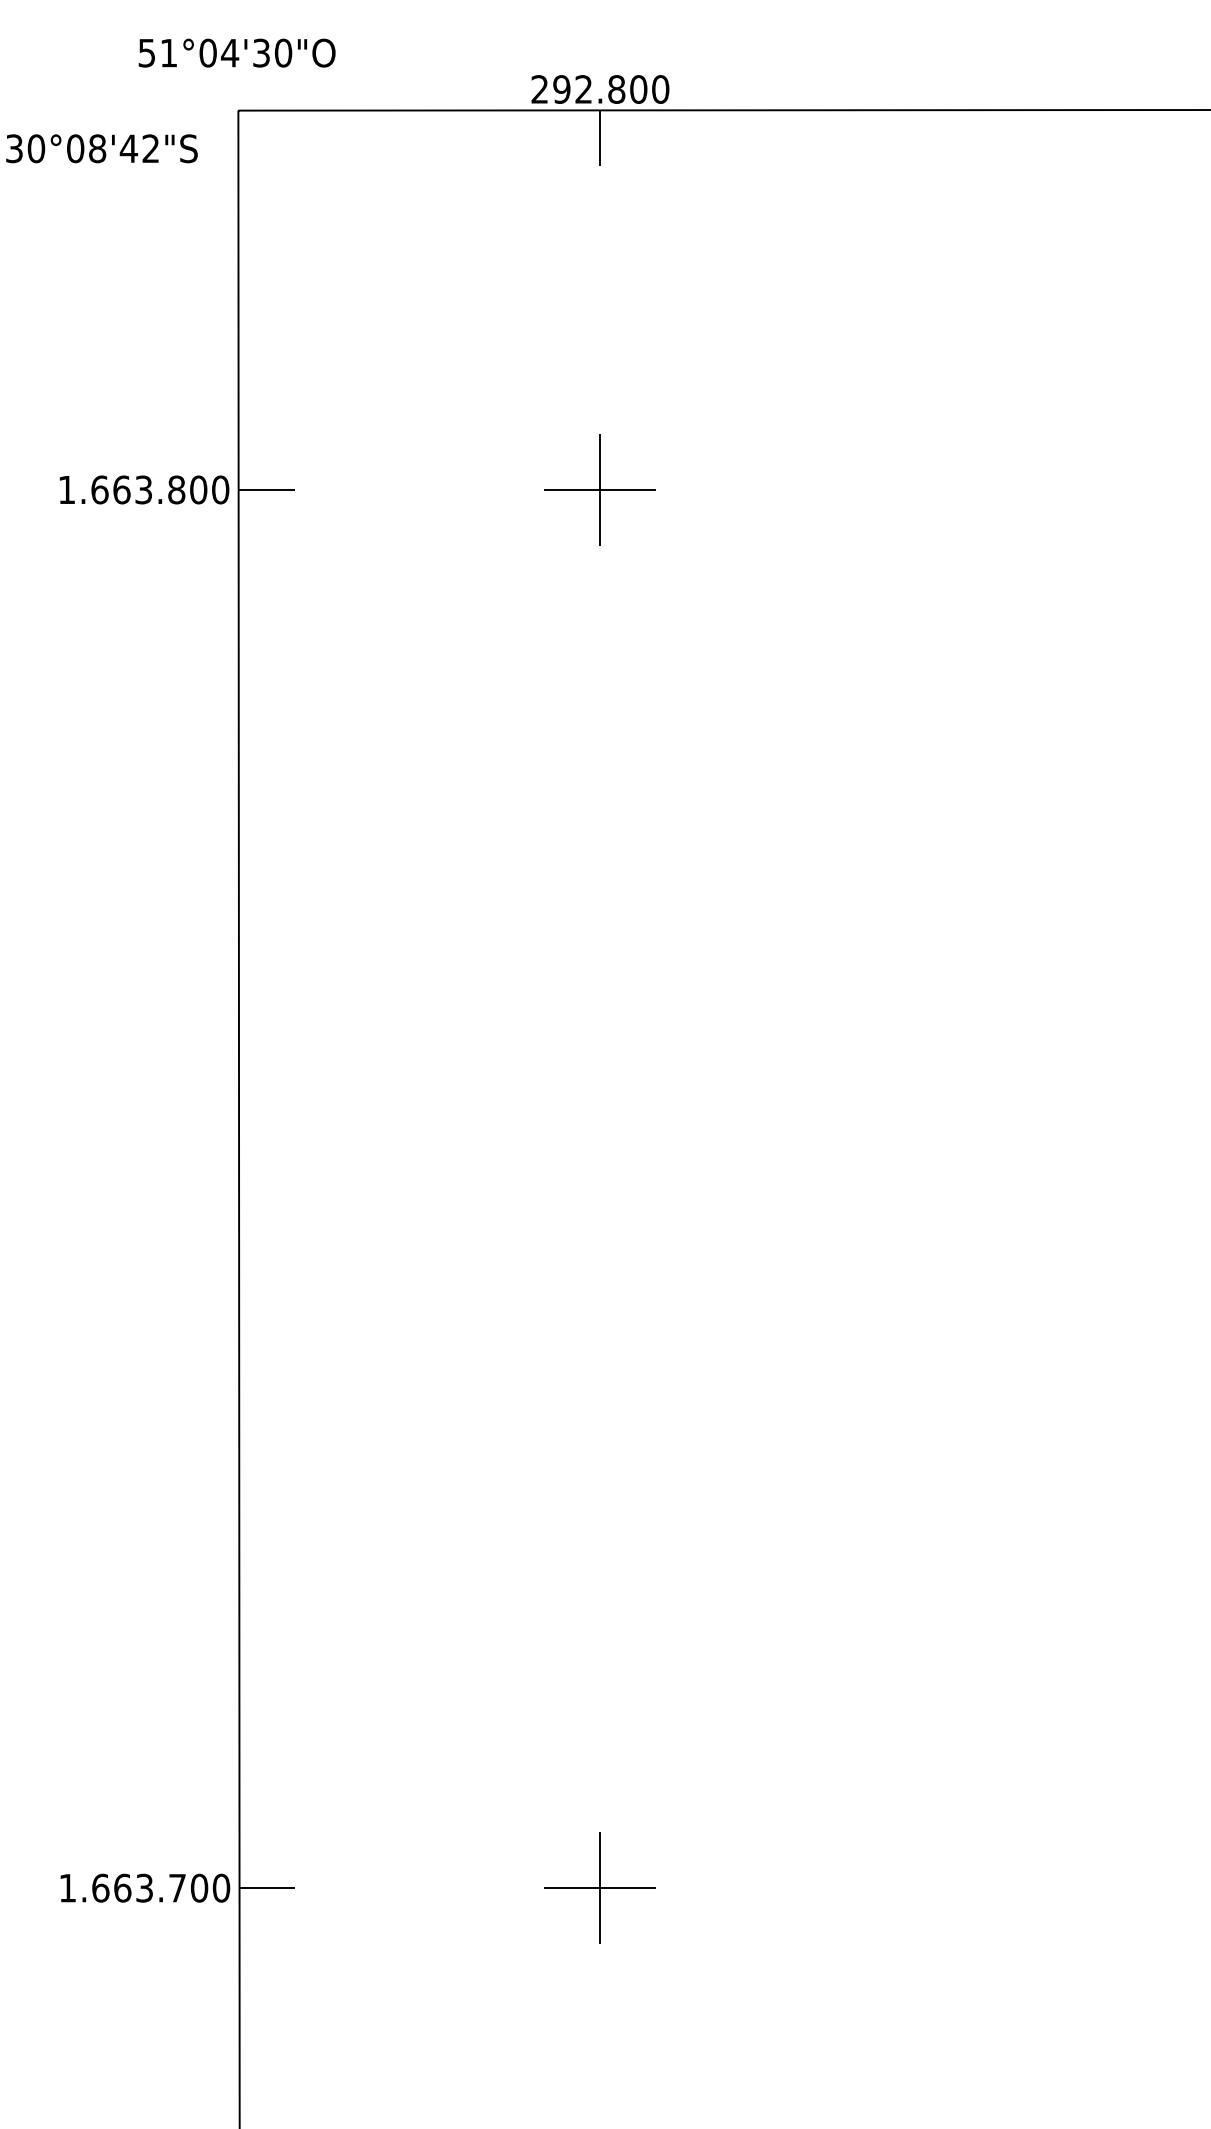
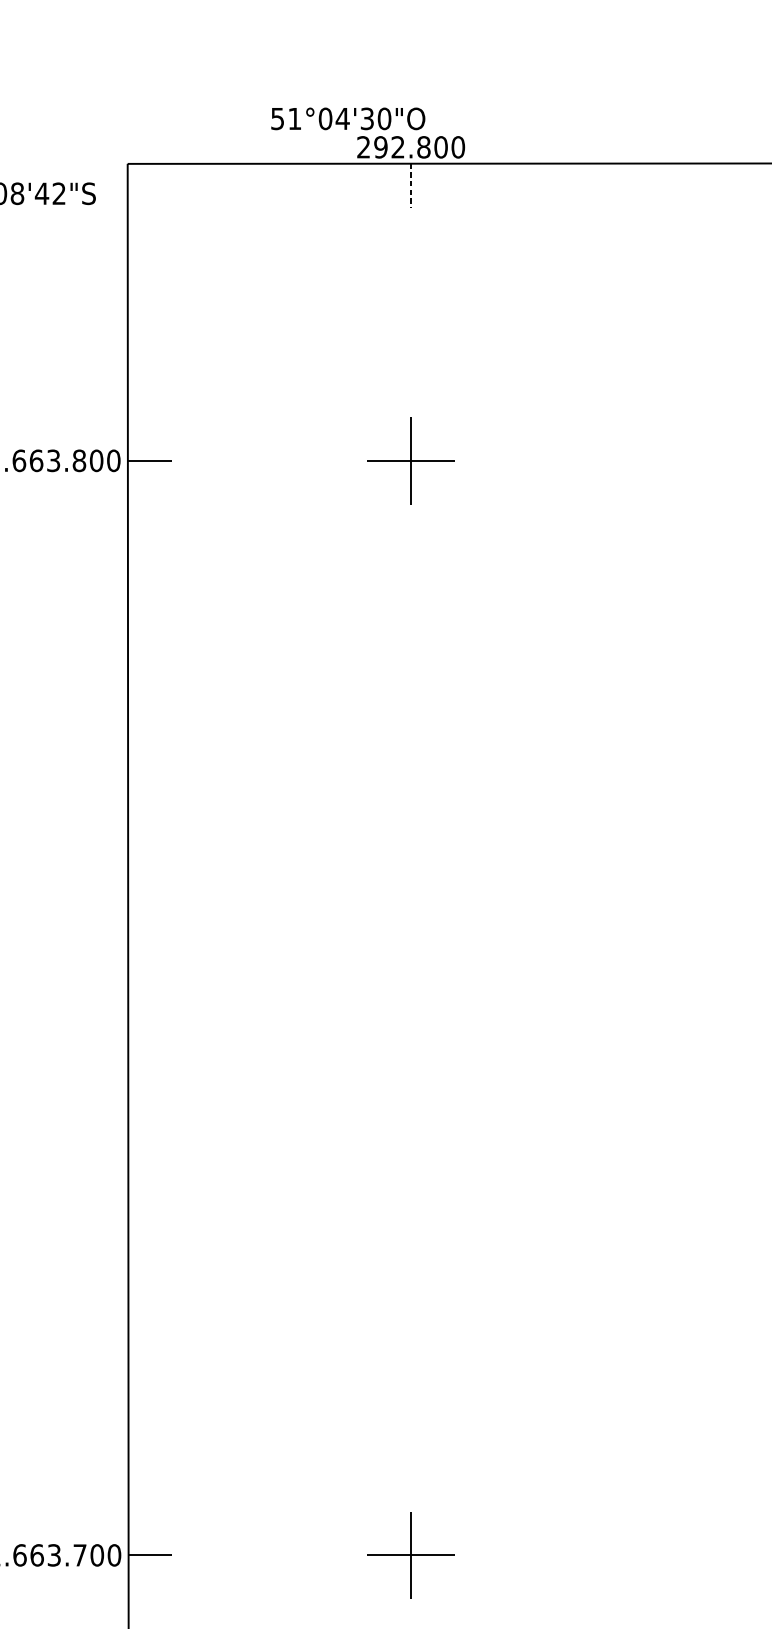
text: (236, 52) -> (347, 118), moved
line: (600, 138) -> (411, 185), solid -> dashed

